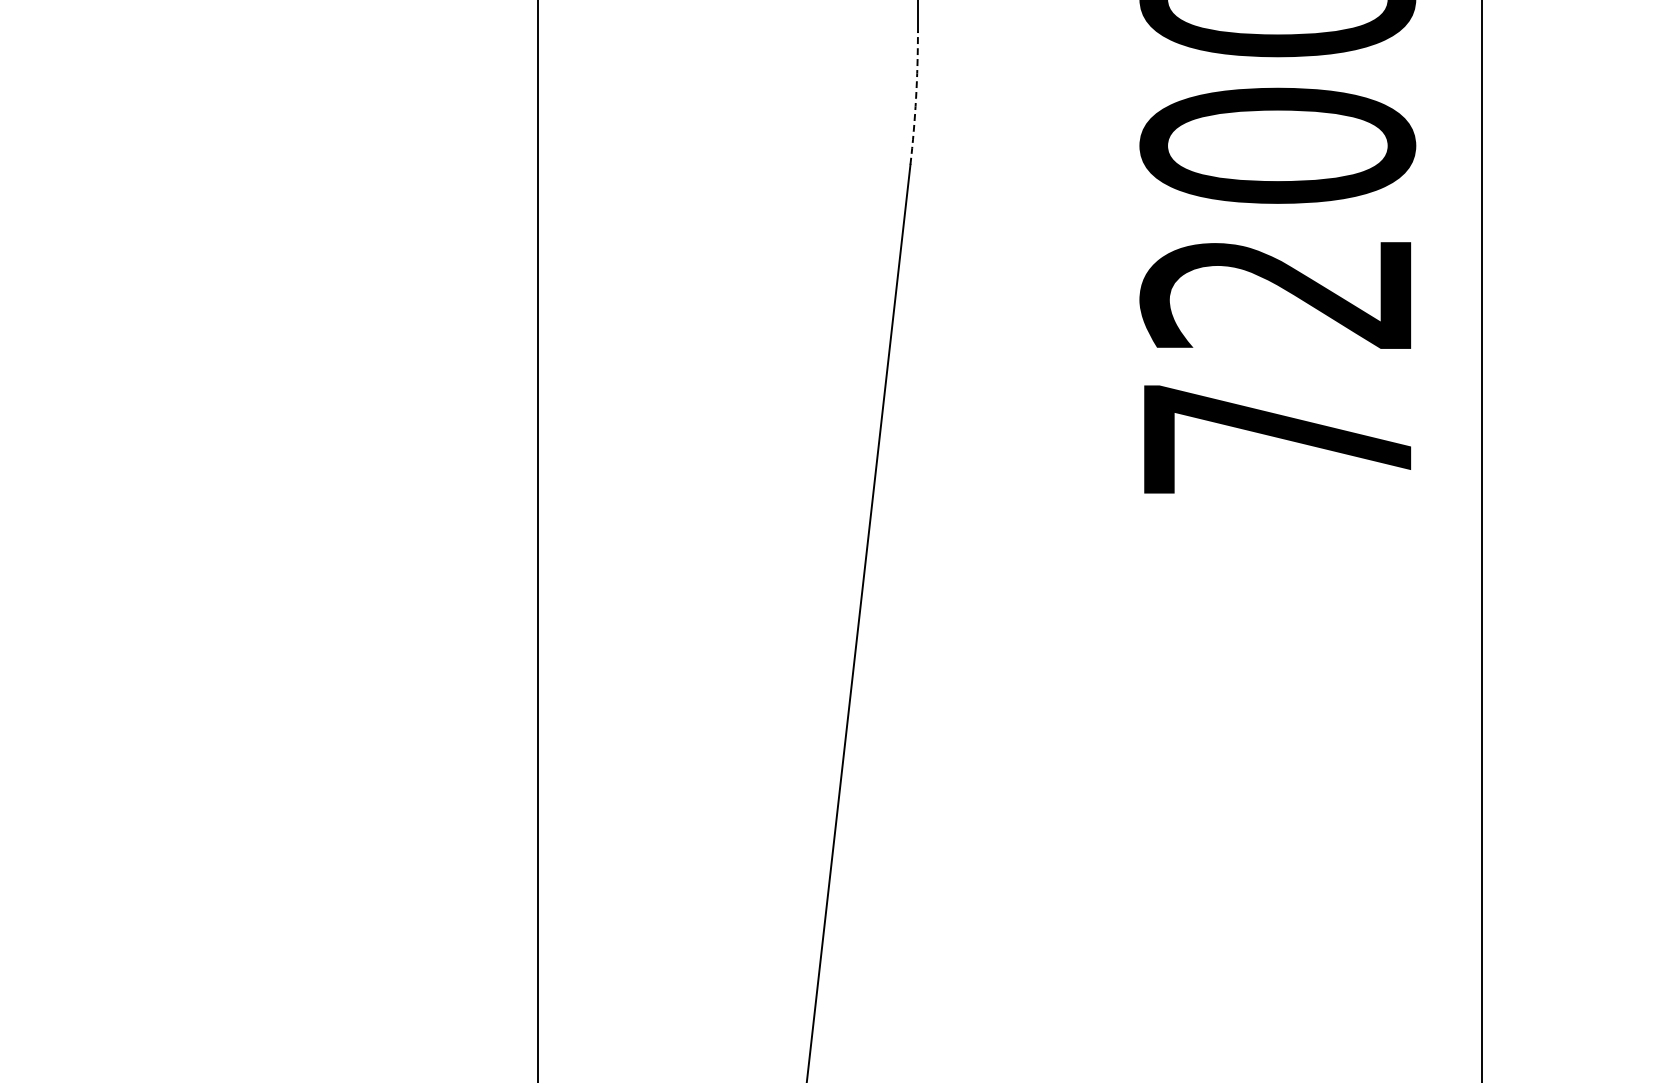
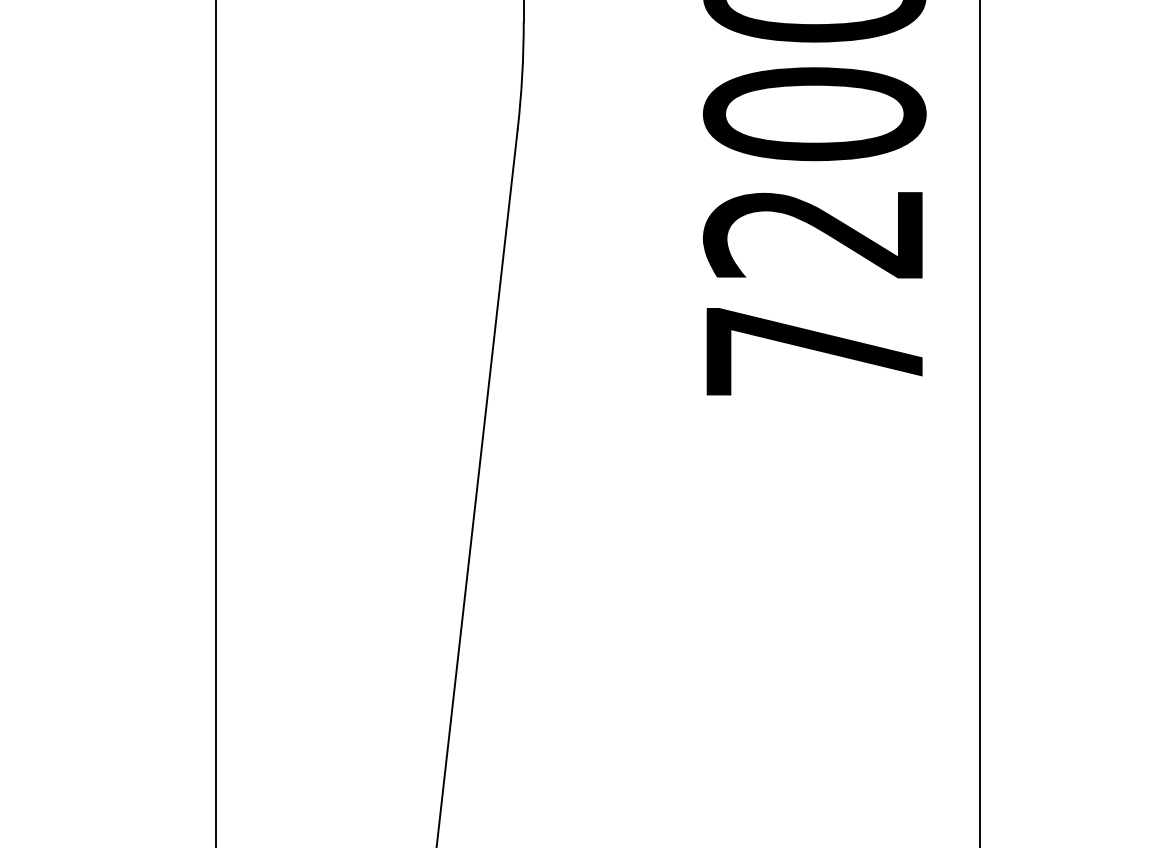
arc: (916, 98) -> (522, 75), dashed -> solid

